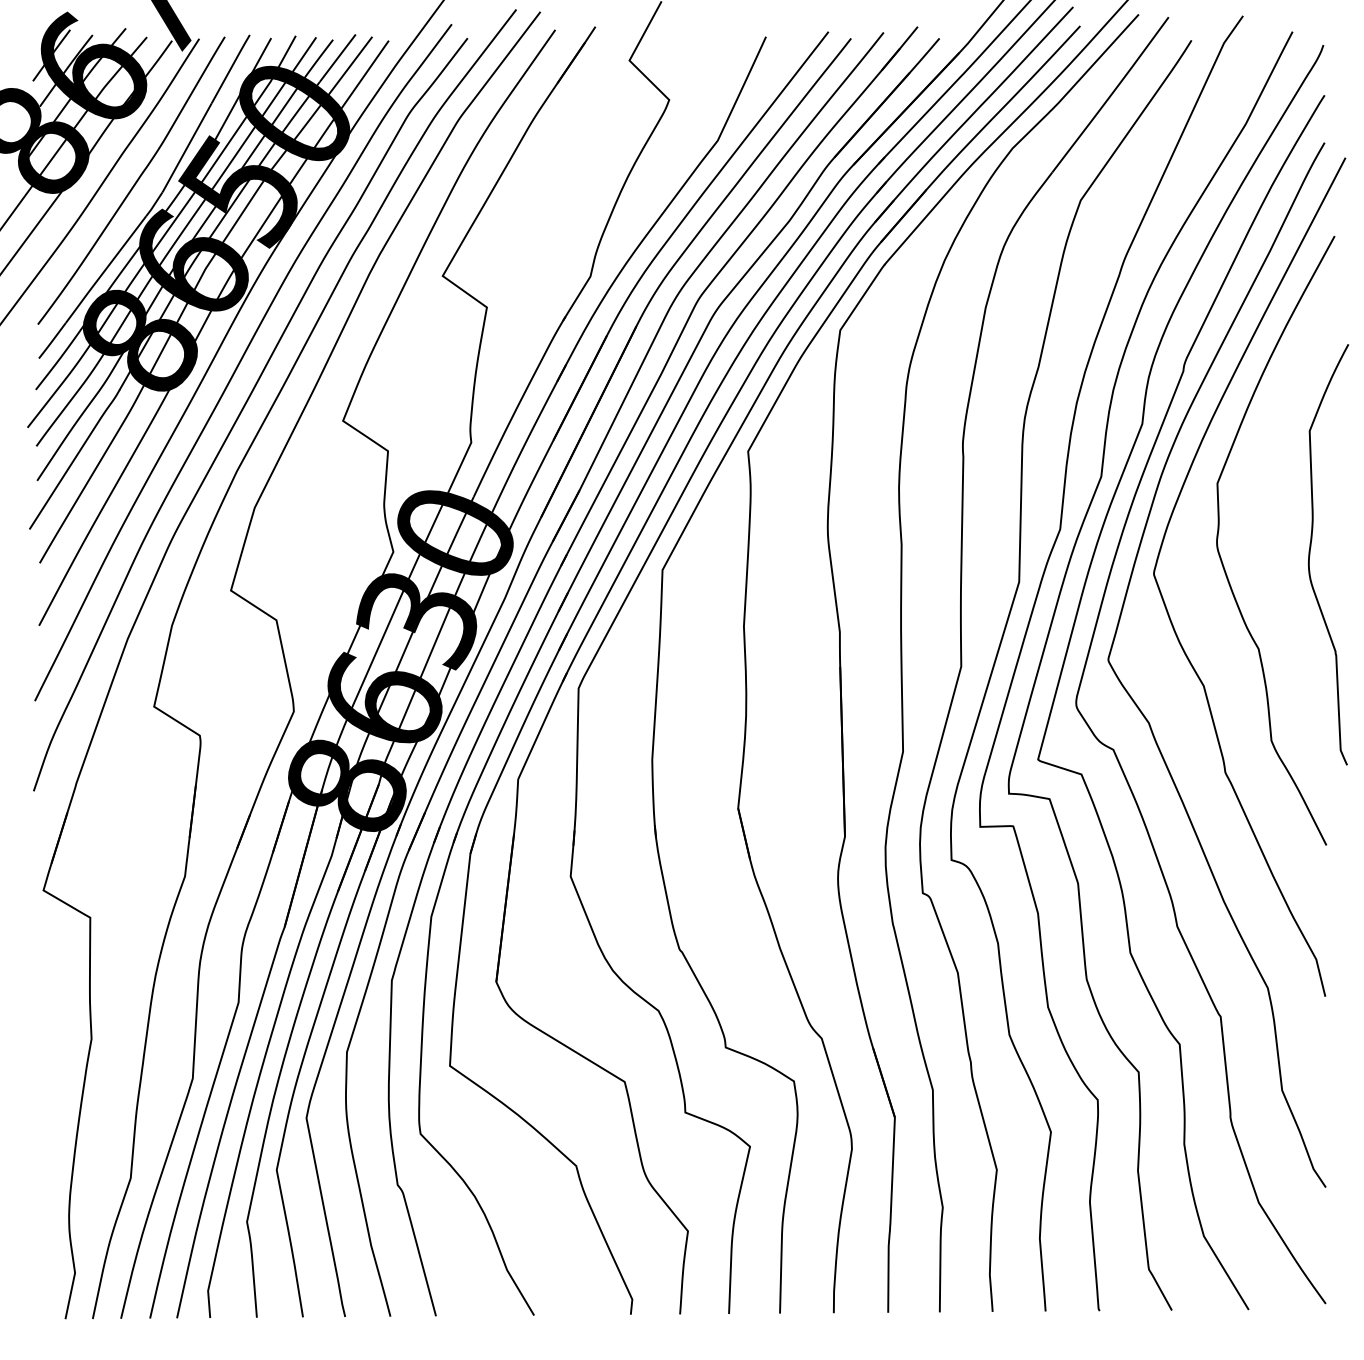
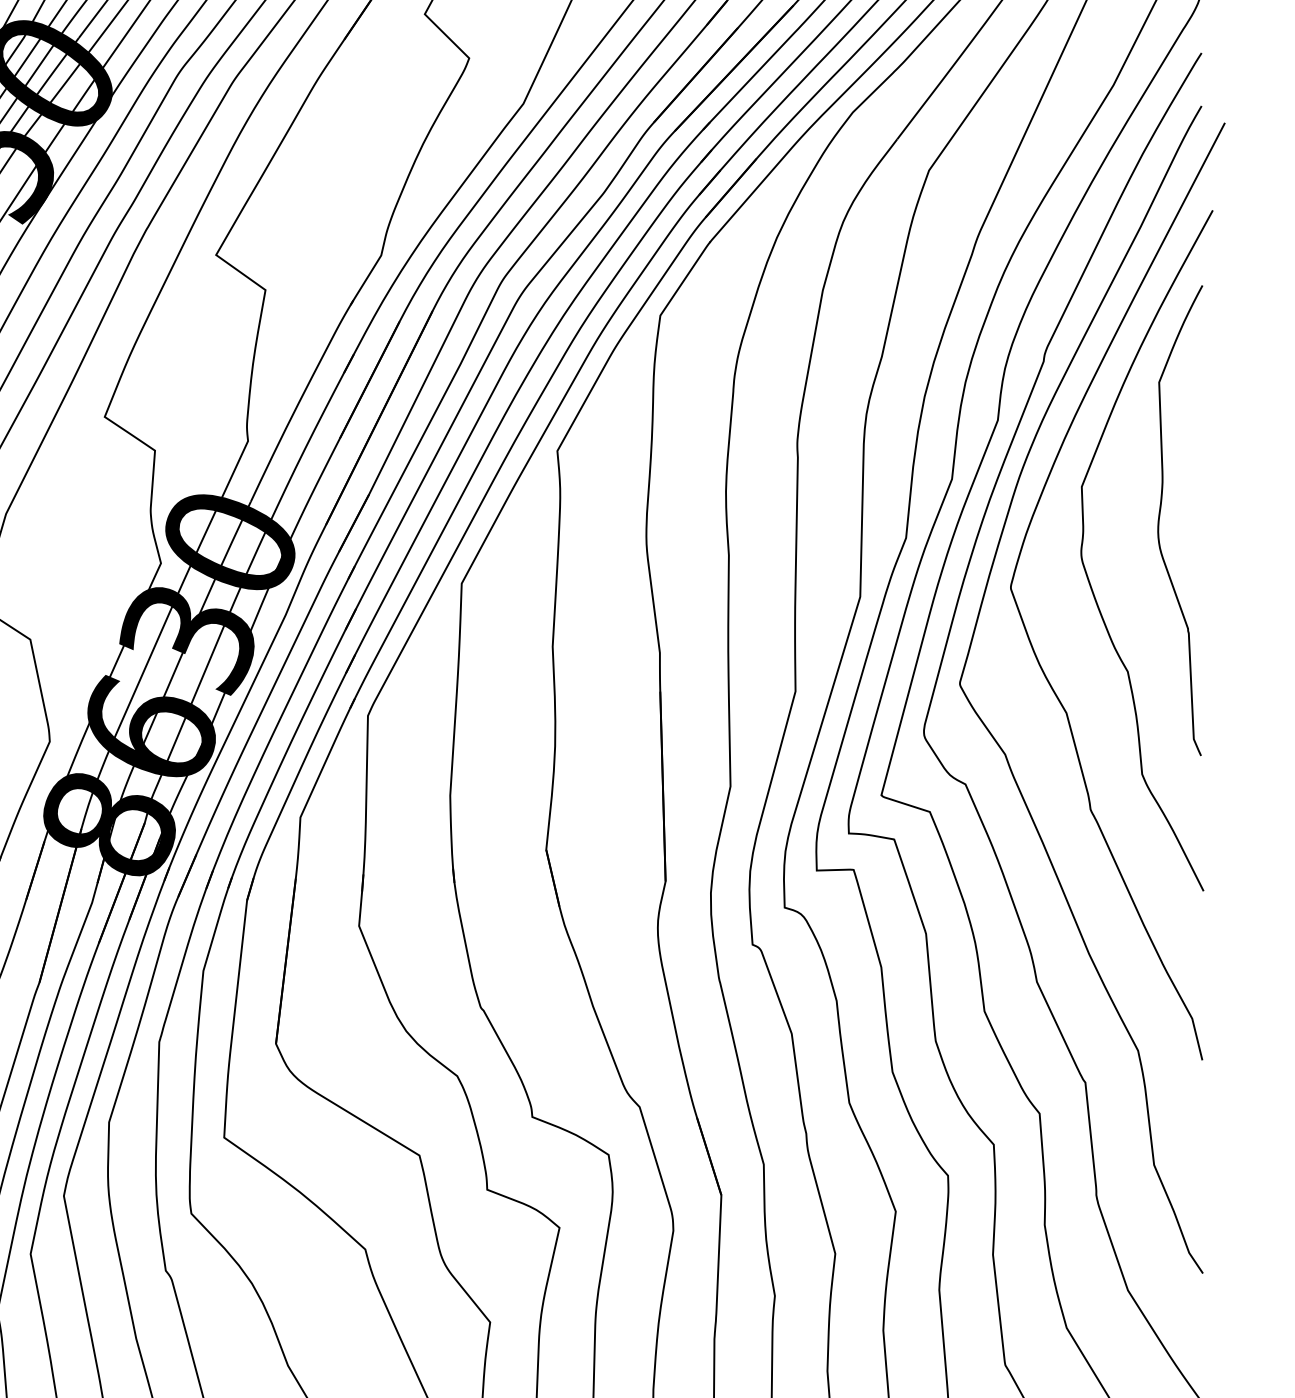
curve: (1310, 554) -> (1160, 520), moved

